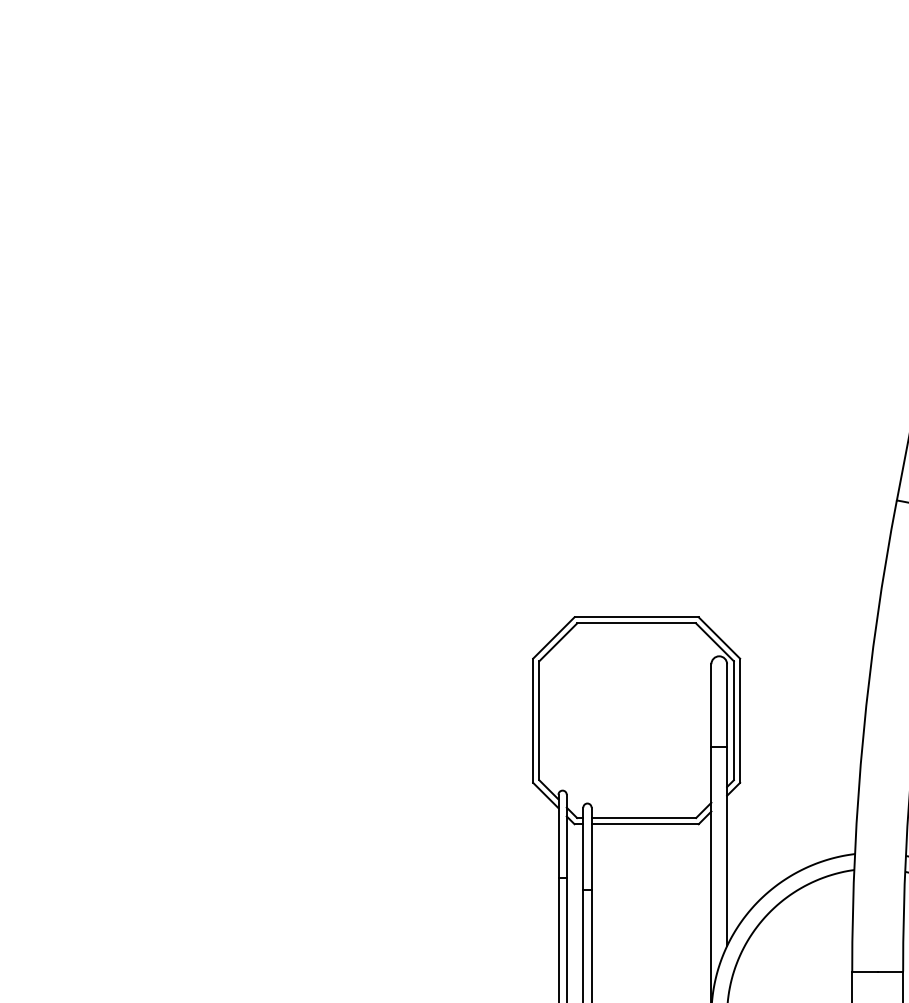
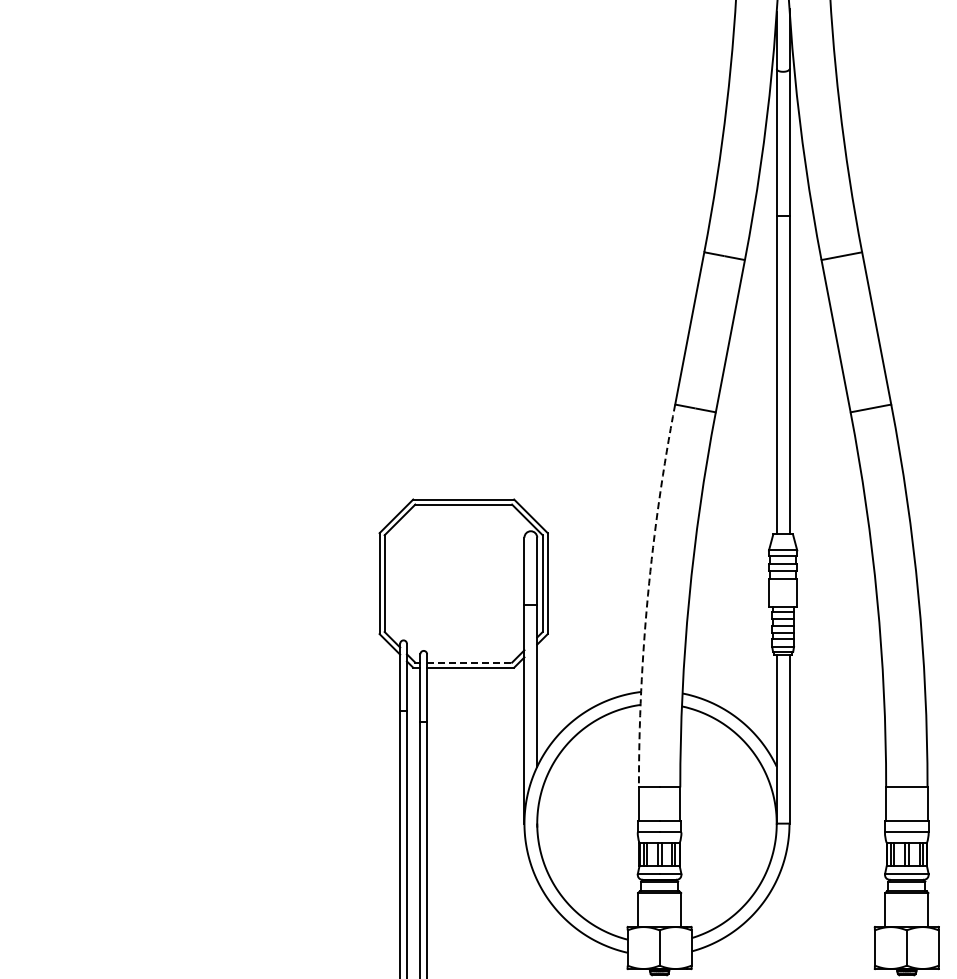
arc: (864, 735) -> (648, 595), solid -> dashed
line: (644, 817) -> (470, 662), solid -> dashed

